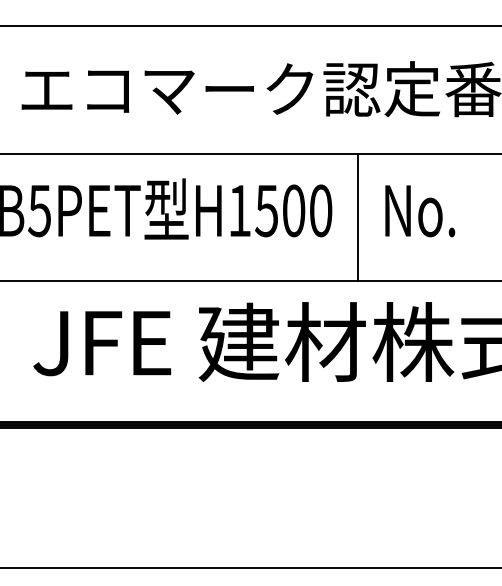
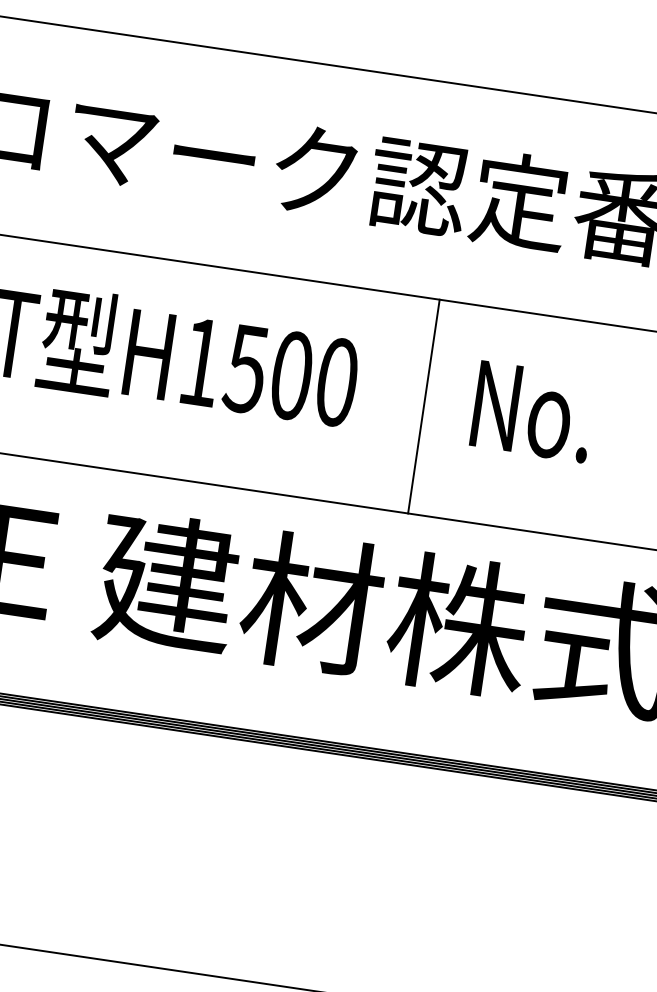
text: (420, 211) -> (533, 412), moved
line: (357, 217) -> (423, 406), moved

